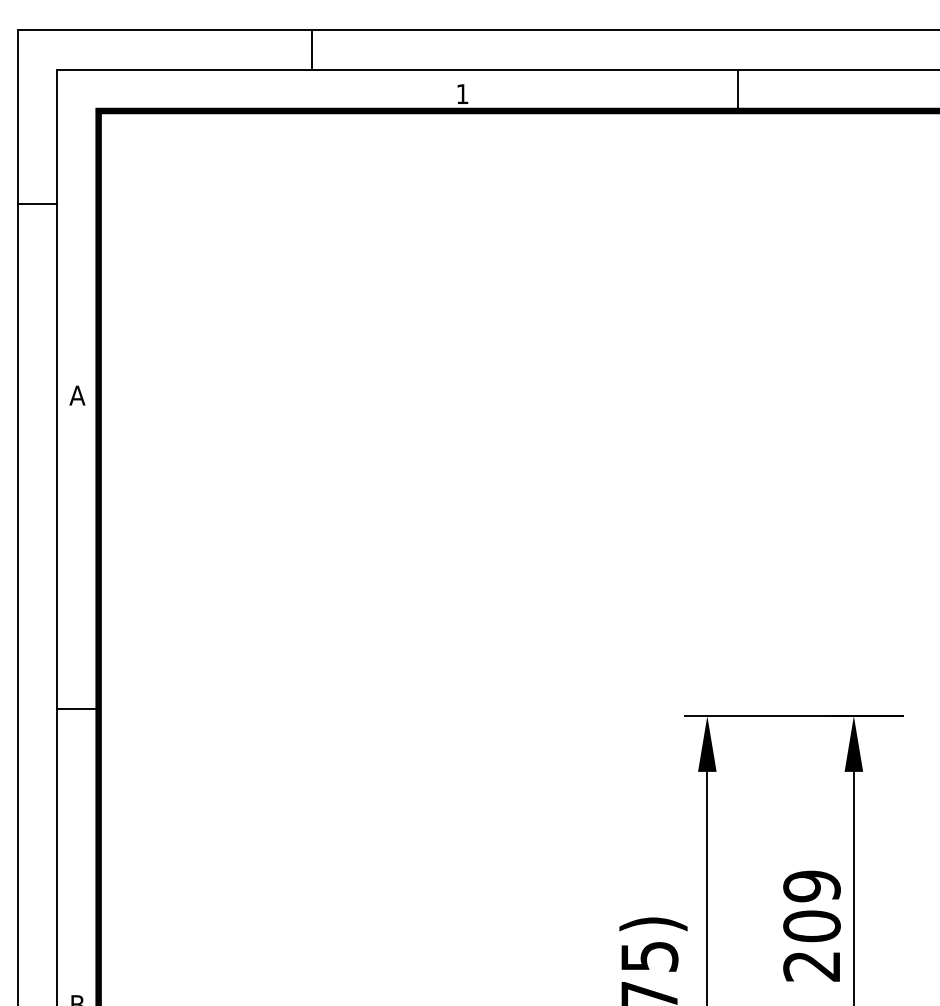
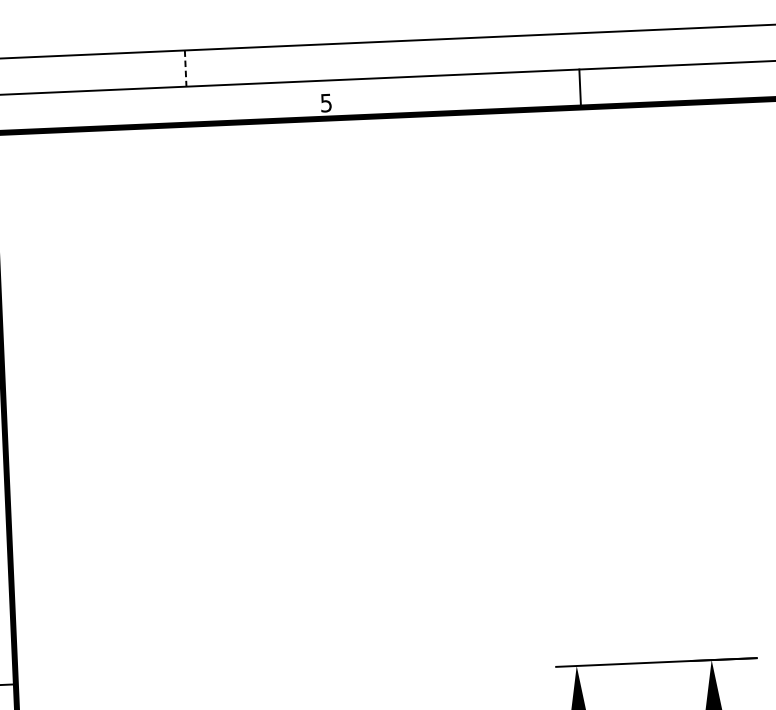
line: (311, 50) -> (185, 68), solid -> dashed
text: (462, 94) -> (326, 103), 1 -> 5

